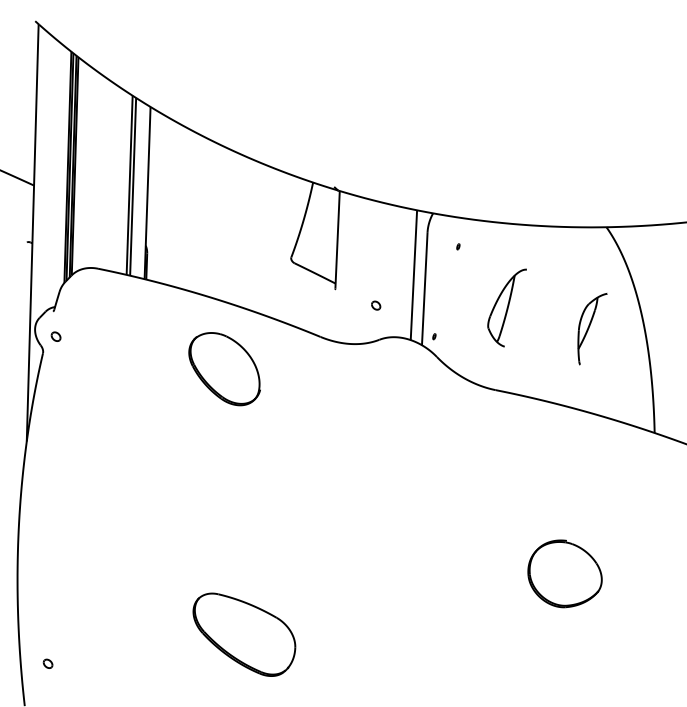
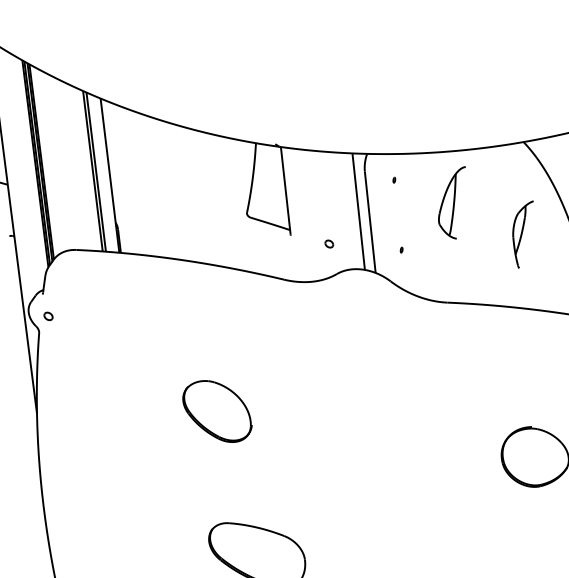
part: (506, 307) -> (452, 203), moved
part: (434, 336) -> (401, 249), moved
part: (224, 369) -> (217, 412), moved

